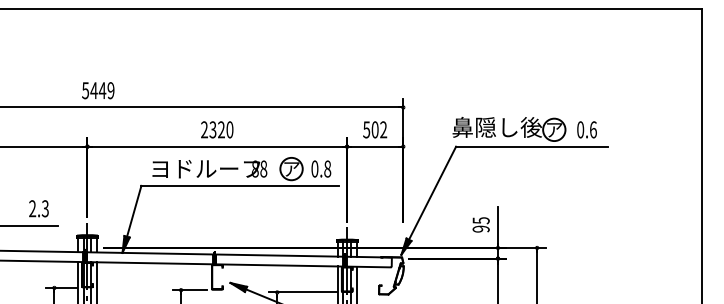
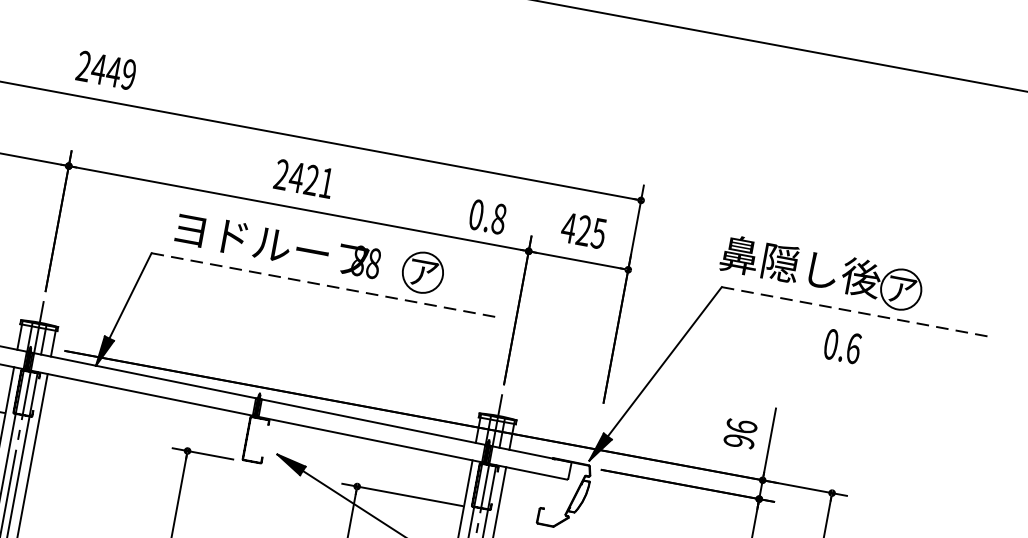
text: (85, 90) -> (83, 65), 5449 -> 2449
text: (221, 129) -> (311, 179), 2320 -> 2421
text: (374, 129) -> (582, 229), 502 -> 425
text: (586, 129) -> (841, 345), moved
line: (532, 146) -> (857, 311), solid -> dashed
text: (321, 168) -> (488, 216), moved
line: (239, 185) -> (325, 284), solid -> dashed
text: (480, 220) -> (740, 425), 95 -> 96

